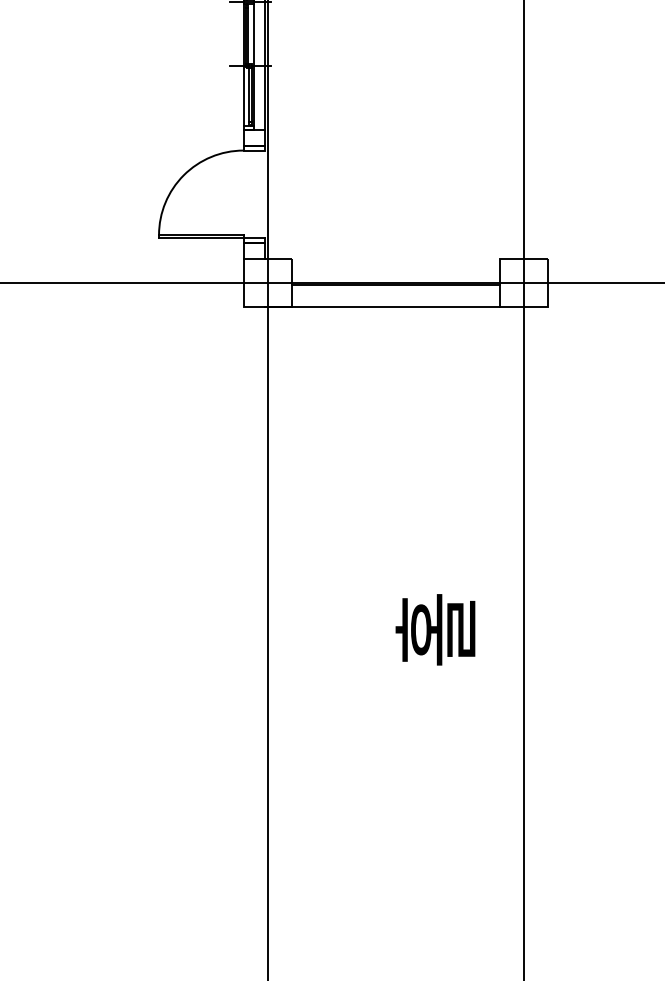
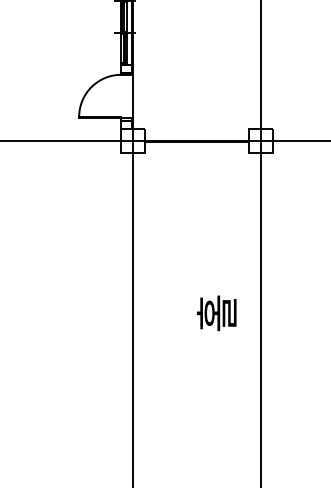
line: (382, 306) -> (190, 152), removed

